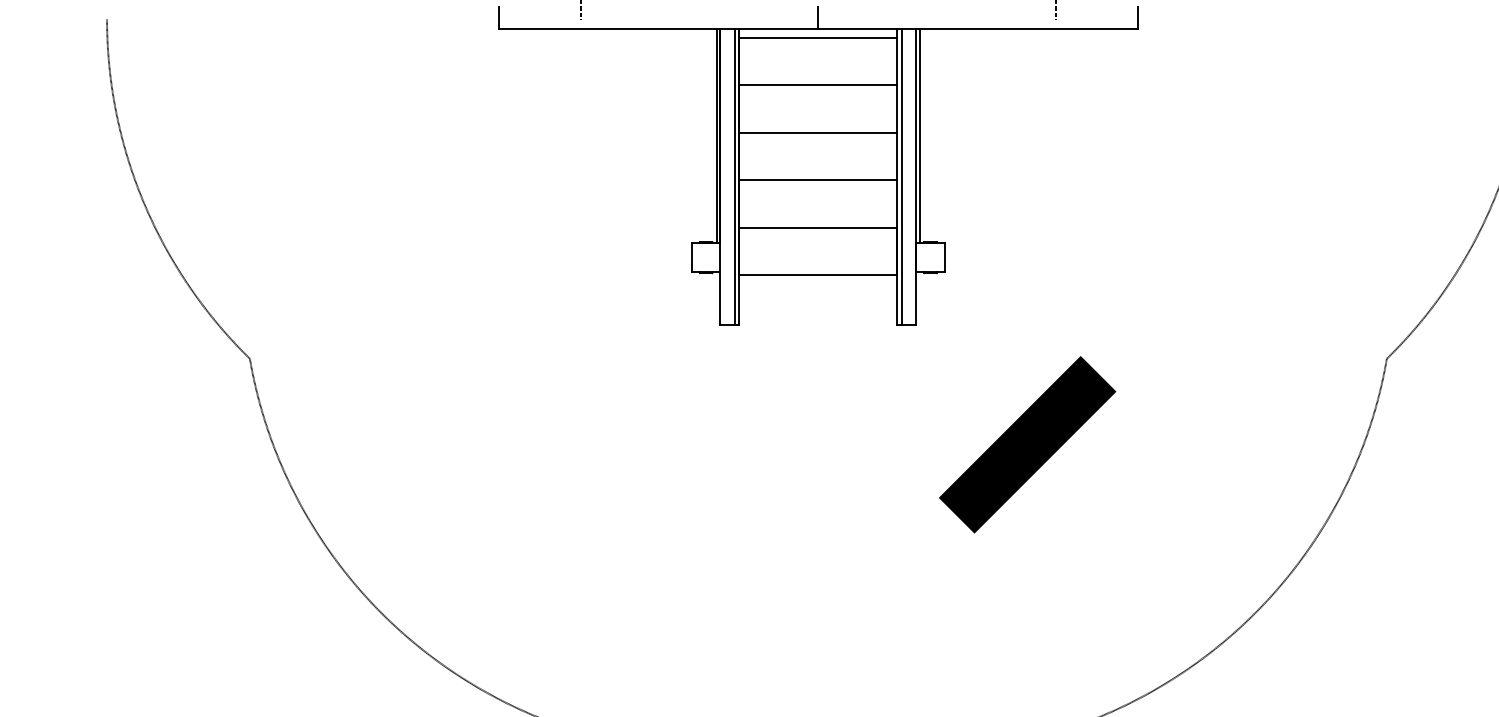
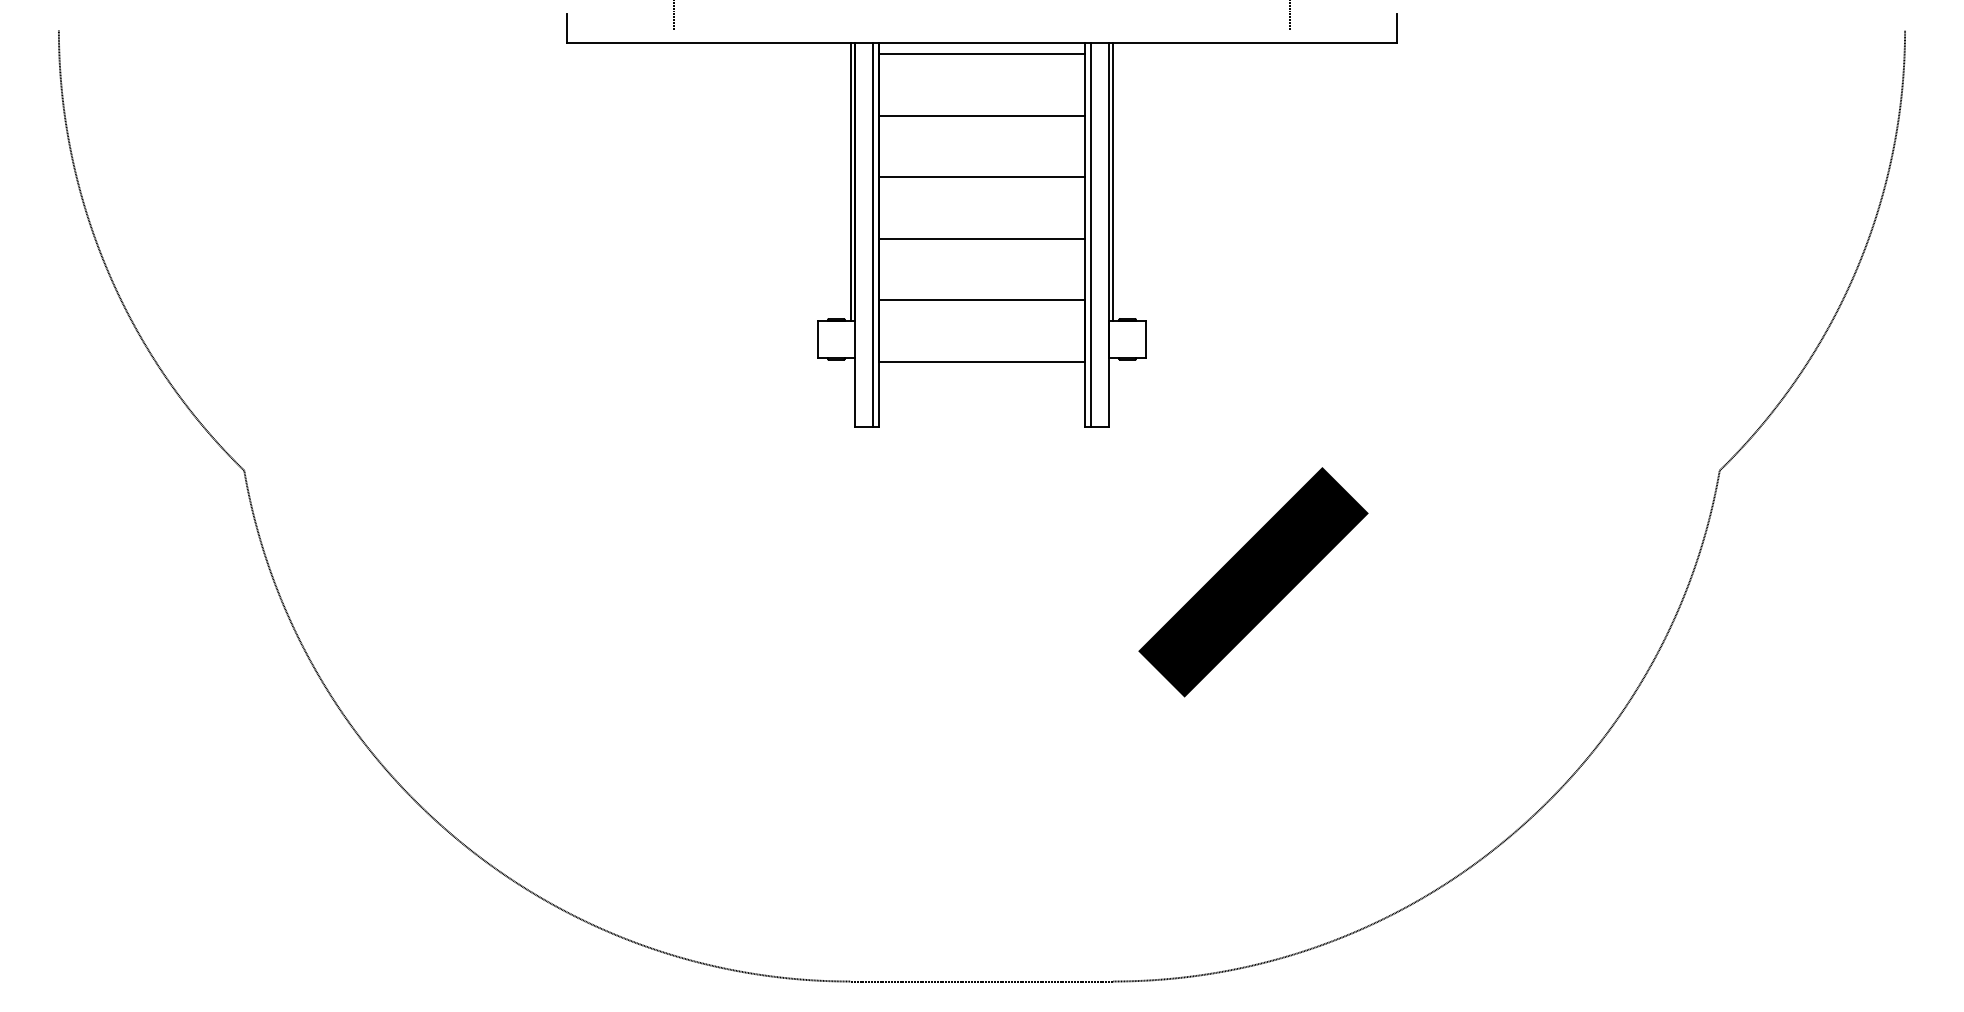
line: (818, 18) -> (981, 28), removed

